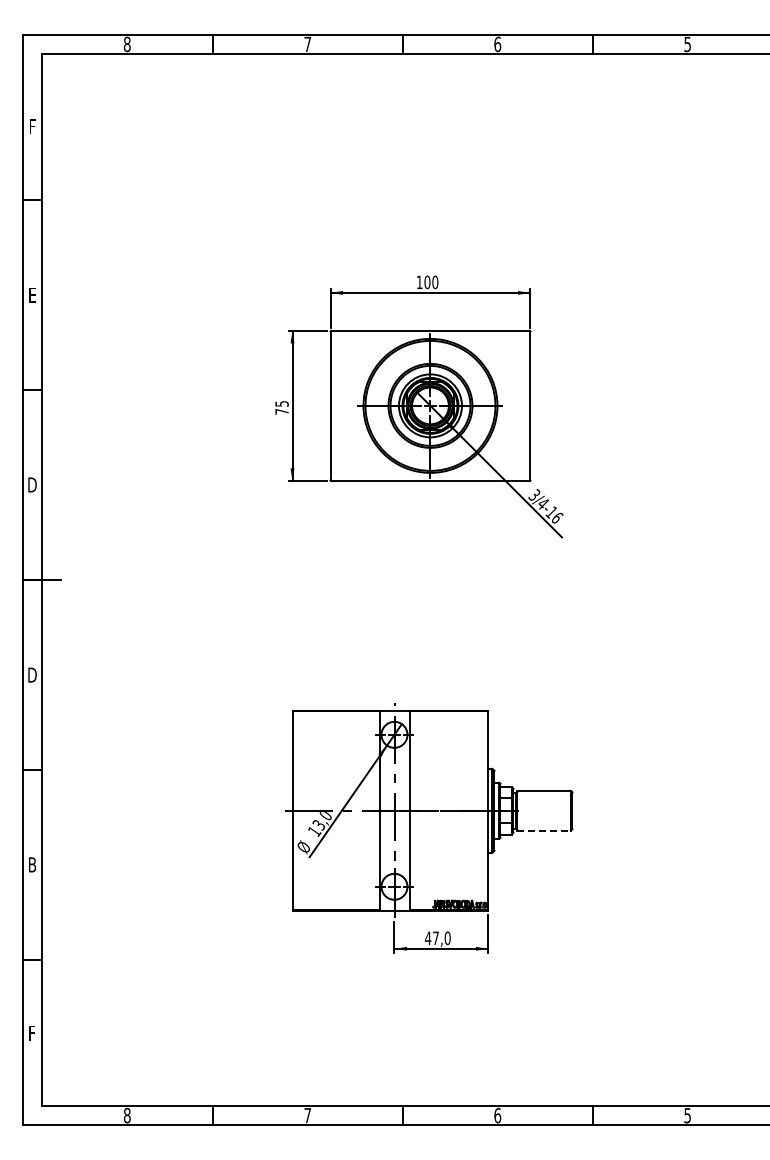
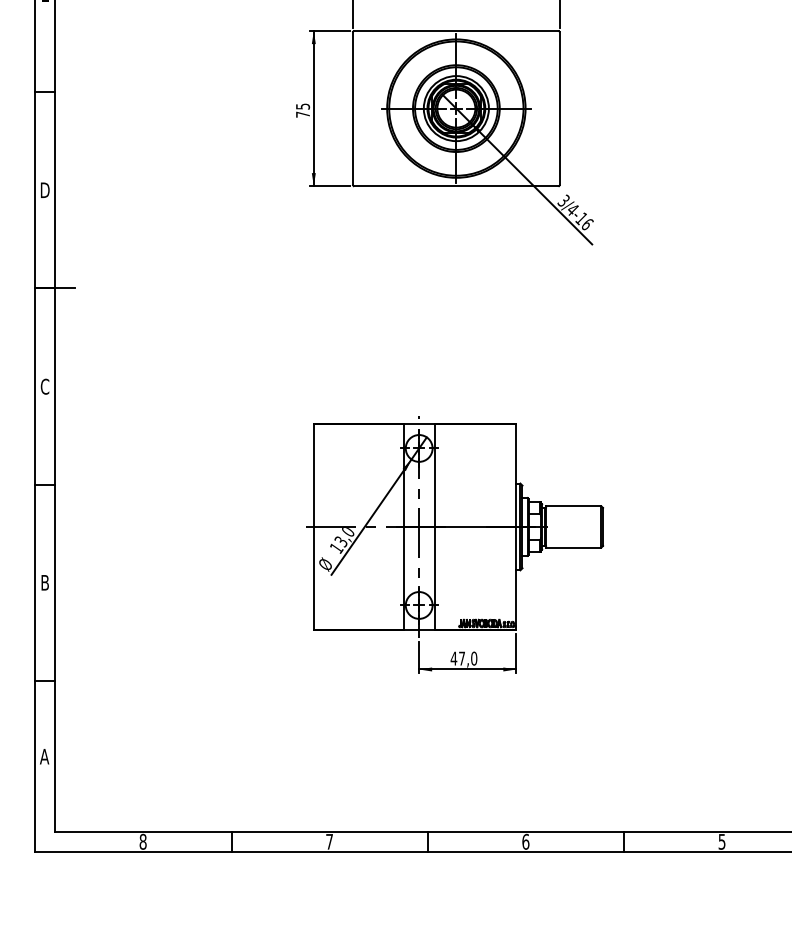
text: (32, 674) -> (45, 386), D -> C
line: (544, 830) -> (574, 547), dashed -> solid
text: (31, 1032) -> (44, 755), F -> A

